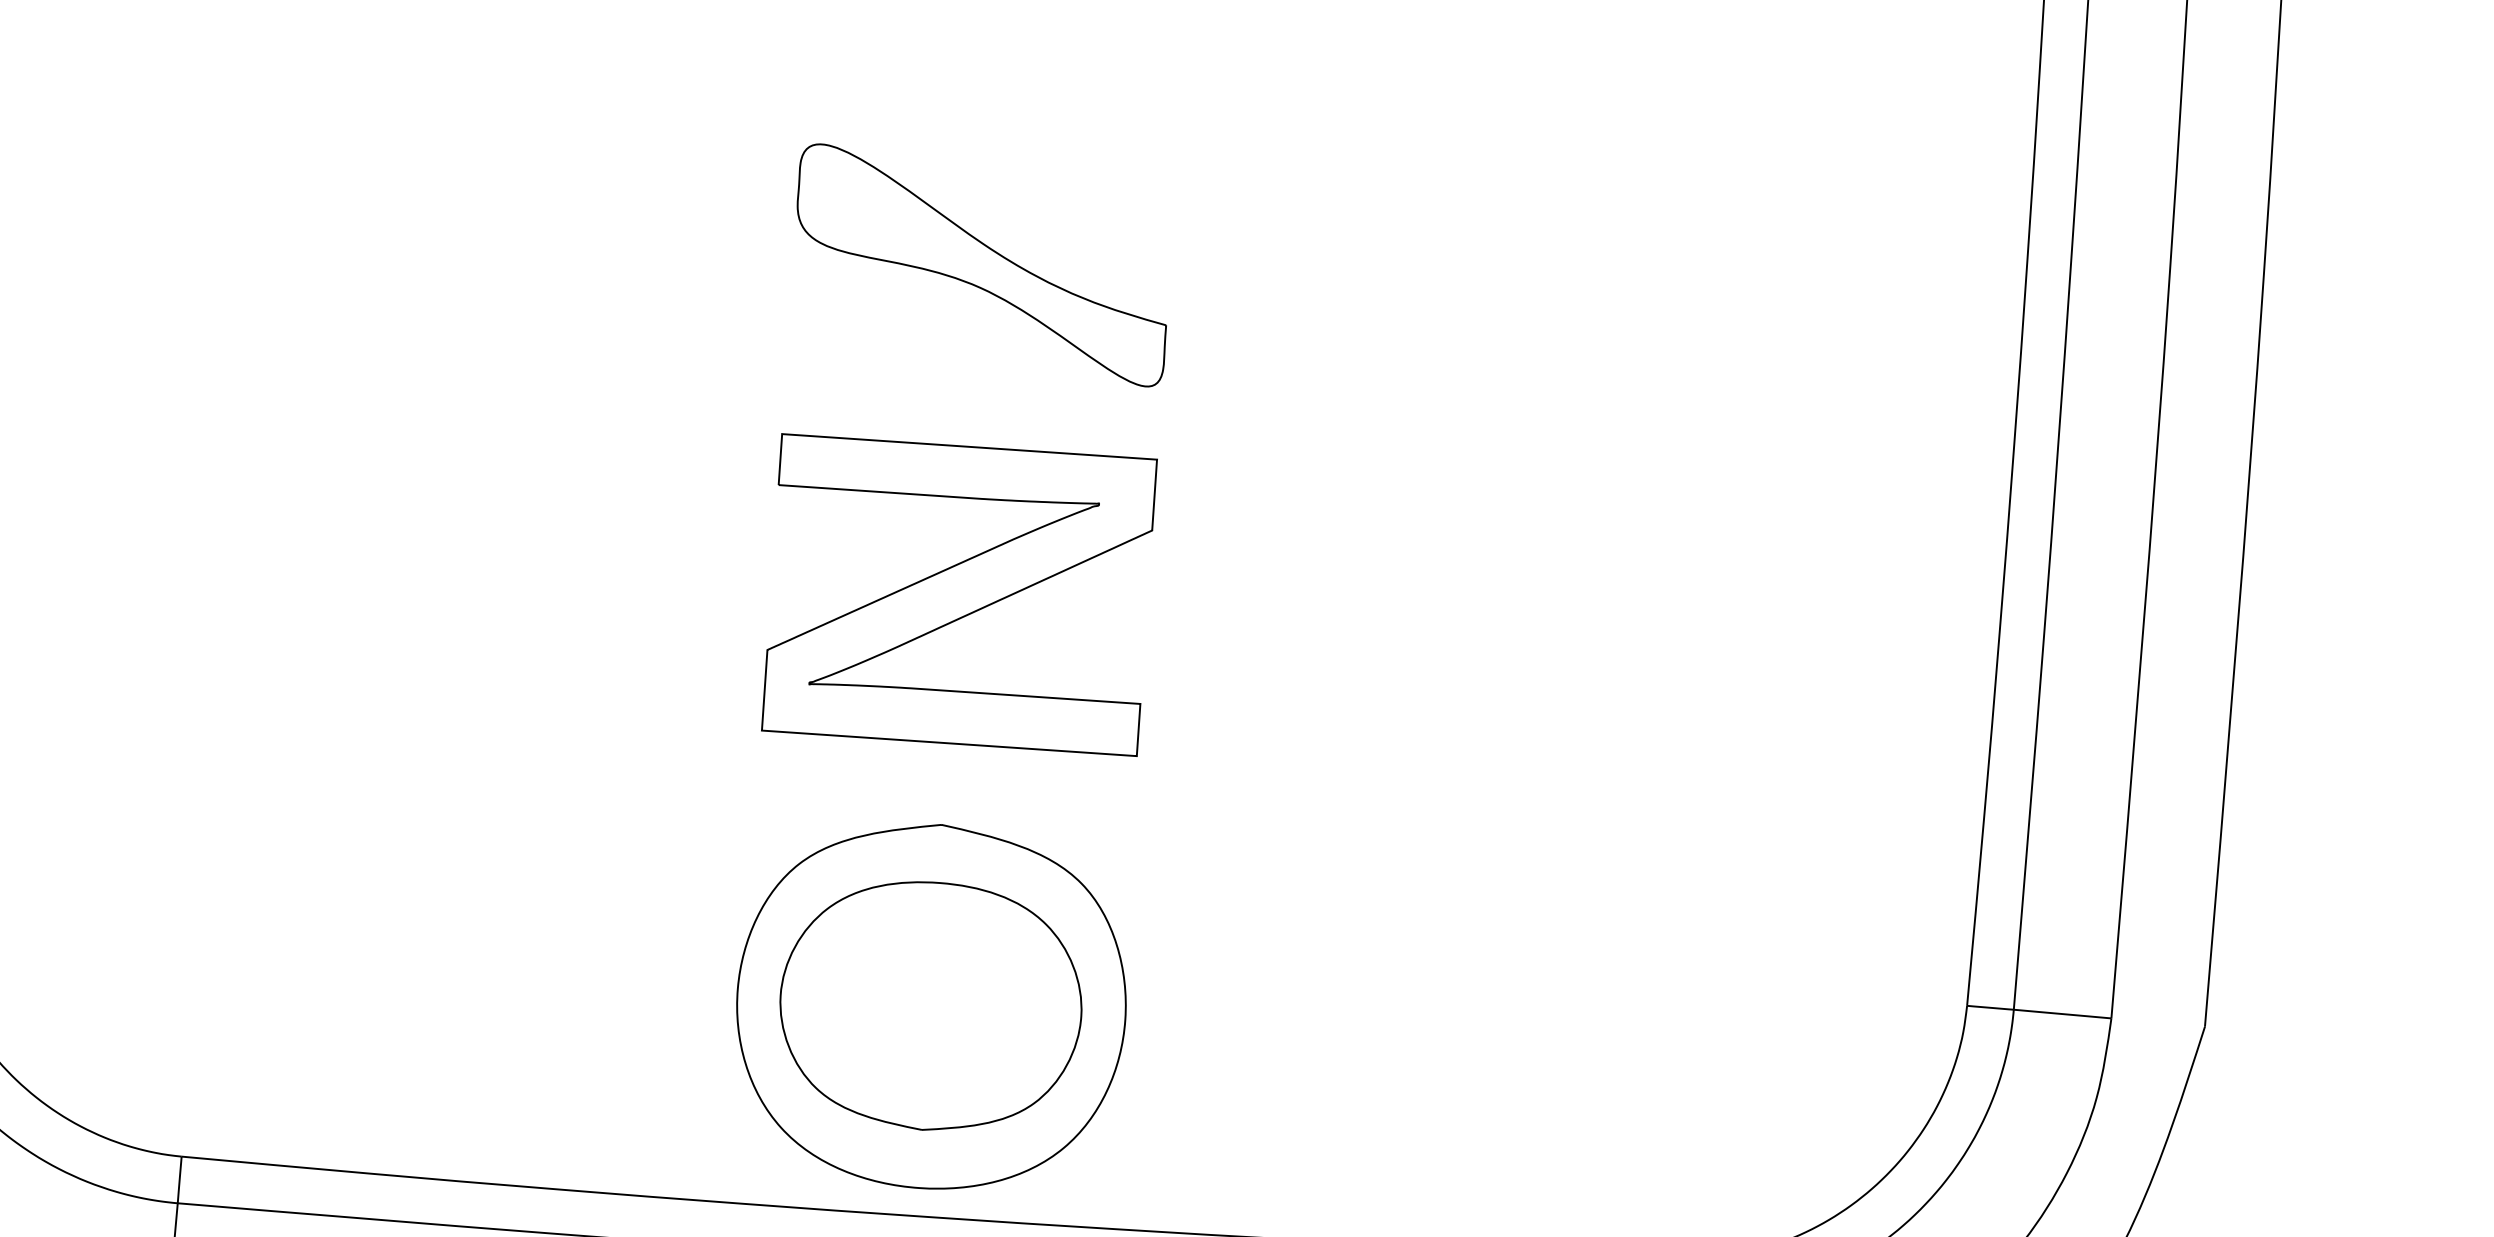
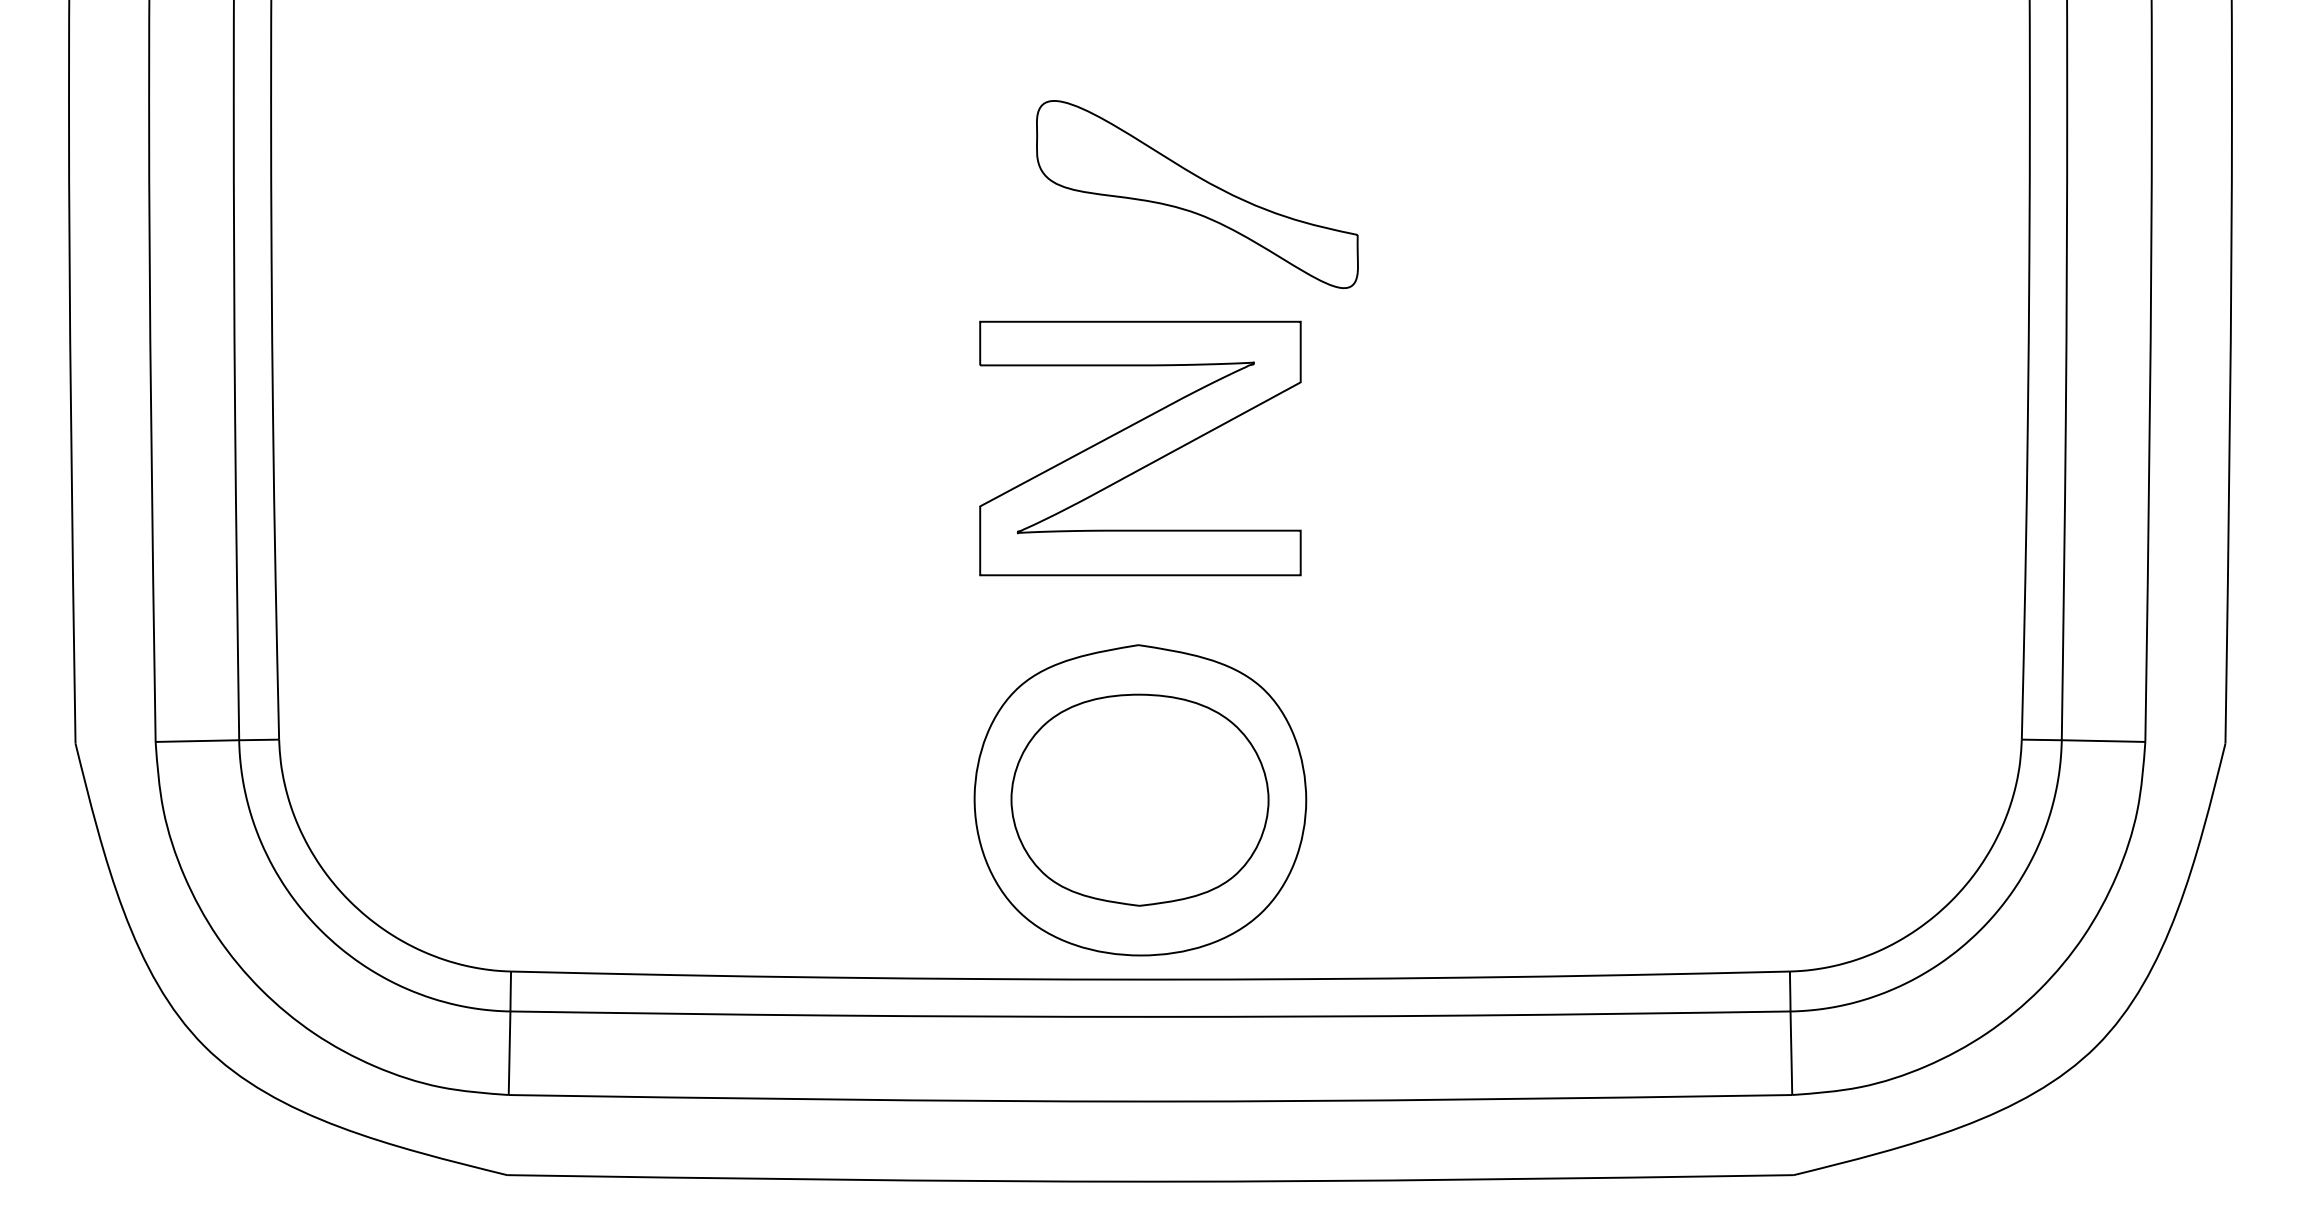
part: (982, 265) -> (1197, 194), moved

